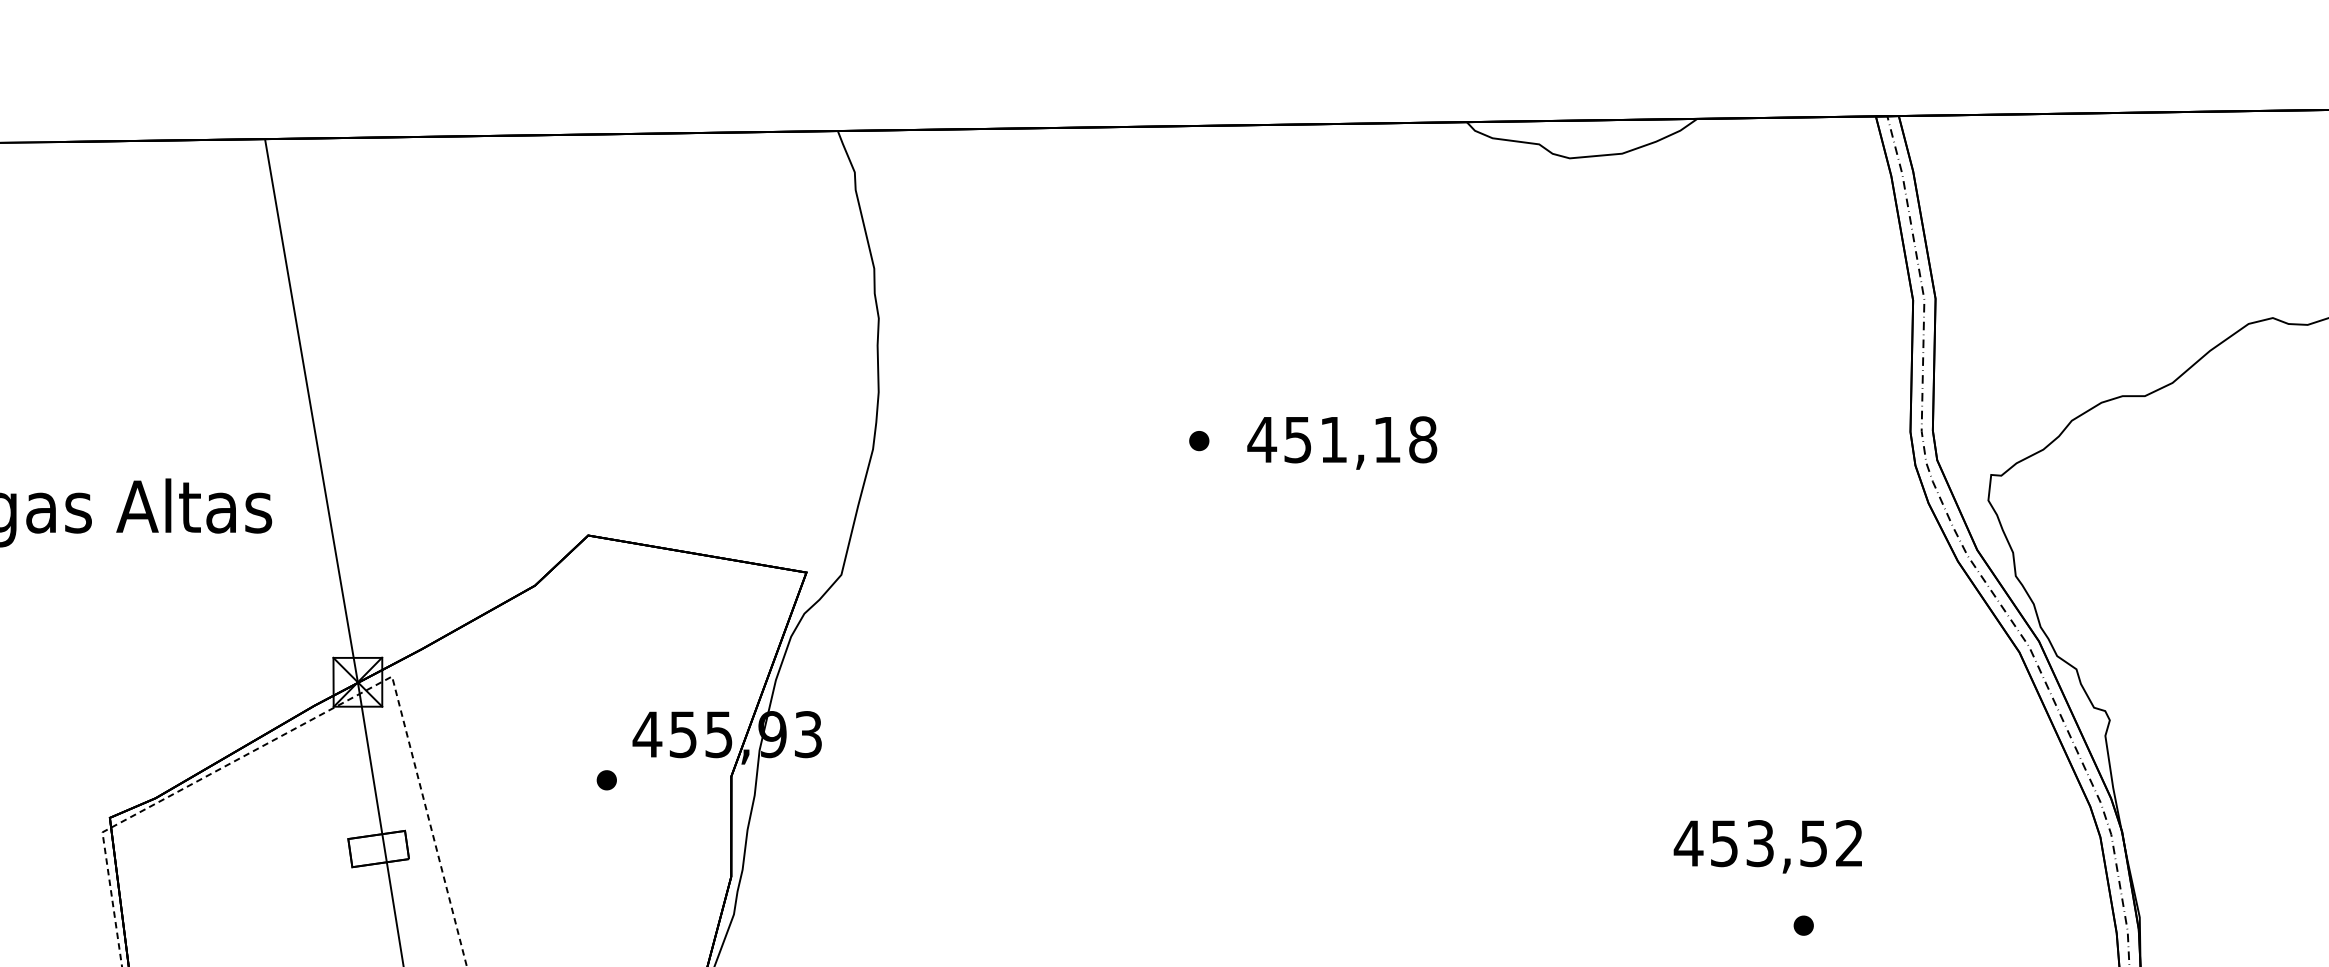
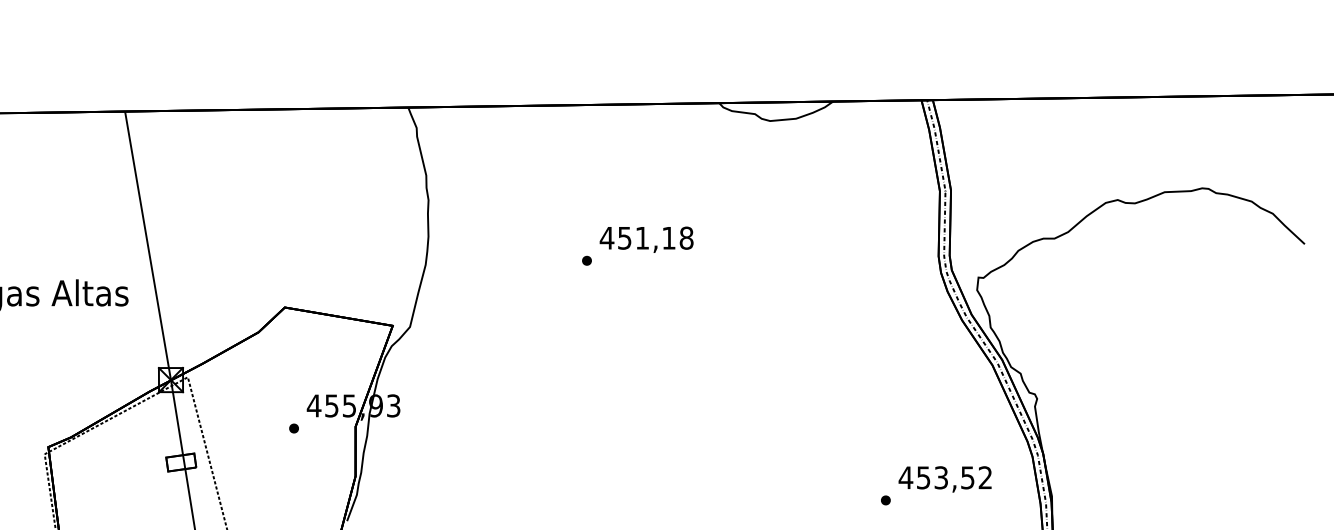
text: (1341, 442) -> (646, 239), moved
text: (1766, 846) -> (944, 479), moved

